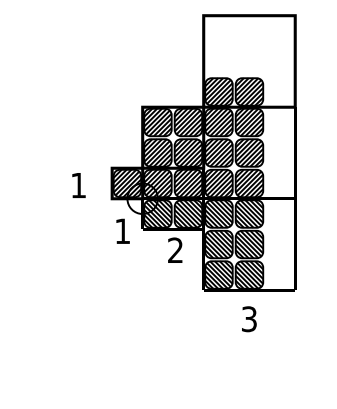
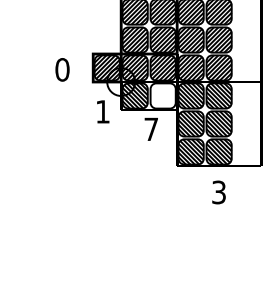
text: (78, 185) -> (62, 69), 1 -> 0
hatch: (188, 213) -> (163, 95), removed
text: (175, 249) -> (151, 128), 2 -> 7

